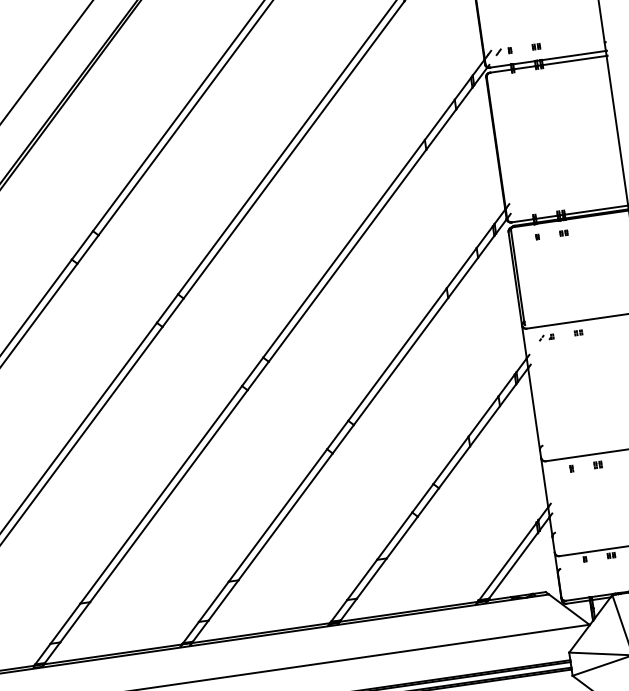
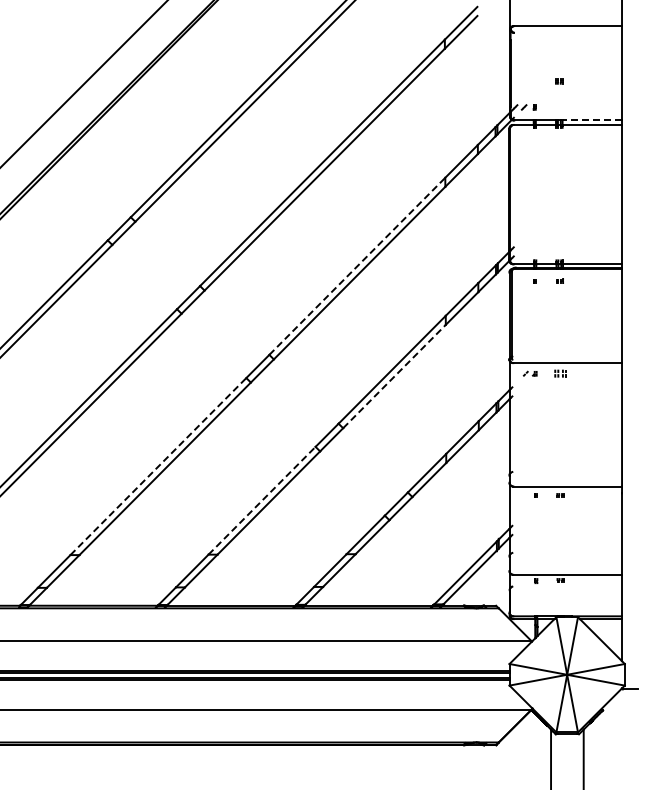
part: (536, 46) -> (559, 81), moved
line: (574, 55) -> (592, 120), solid -> dashed
line: (344, 248) -> (357, 266), solid -> dashed
part: (577, 332) -> (559, 373), size x1.6
line: (401, 361) -> (394, 376), solid -> dashed
line: (161, 494) -> (158, 466), solid -> dashed
line: (278, 515) -> (262, 500), solid -> dashed

